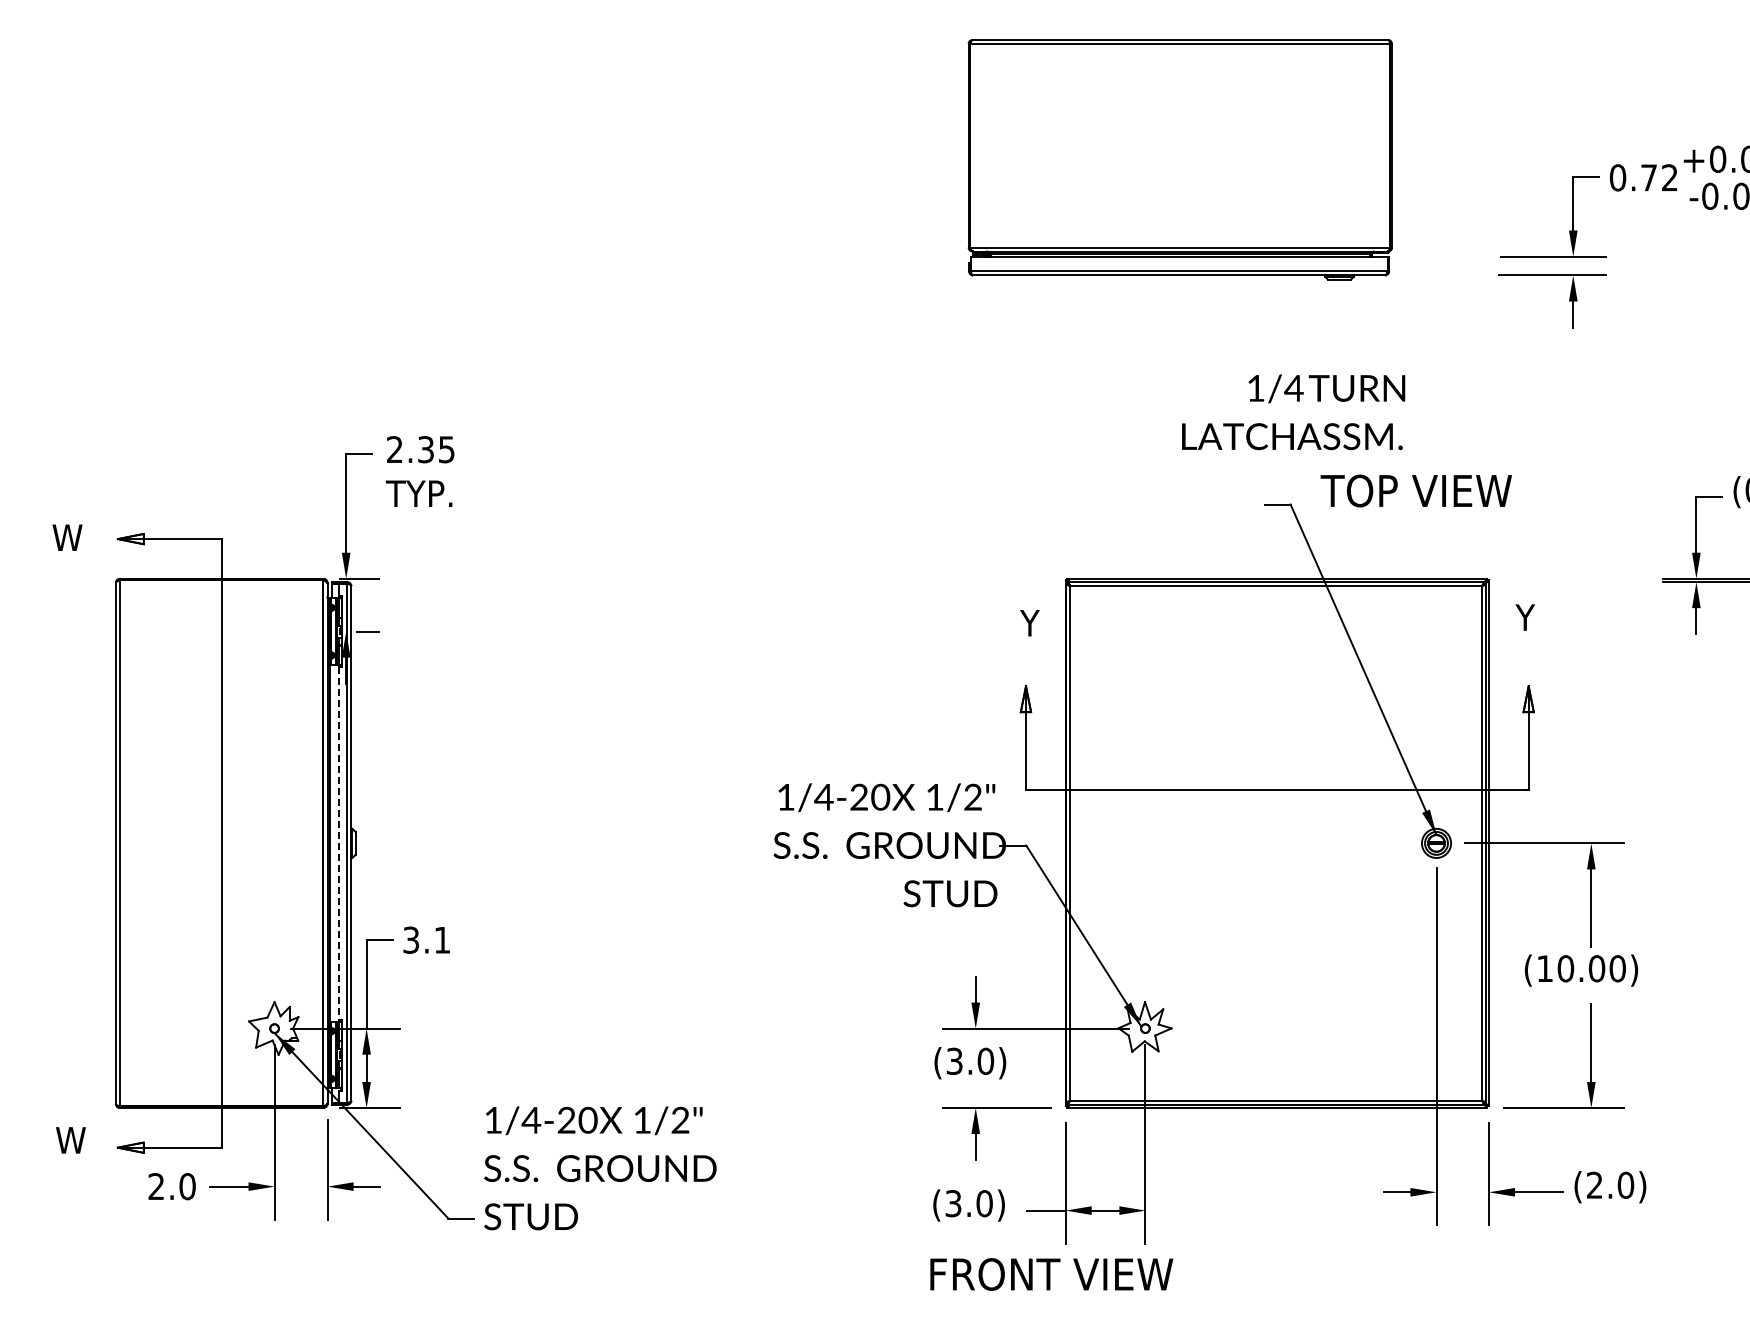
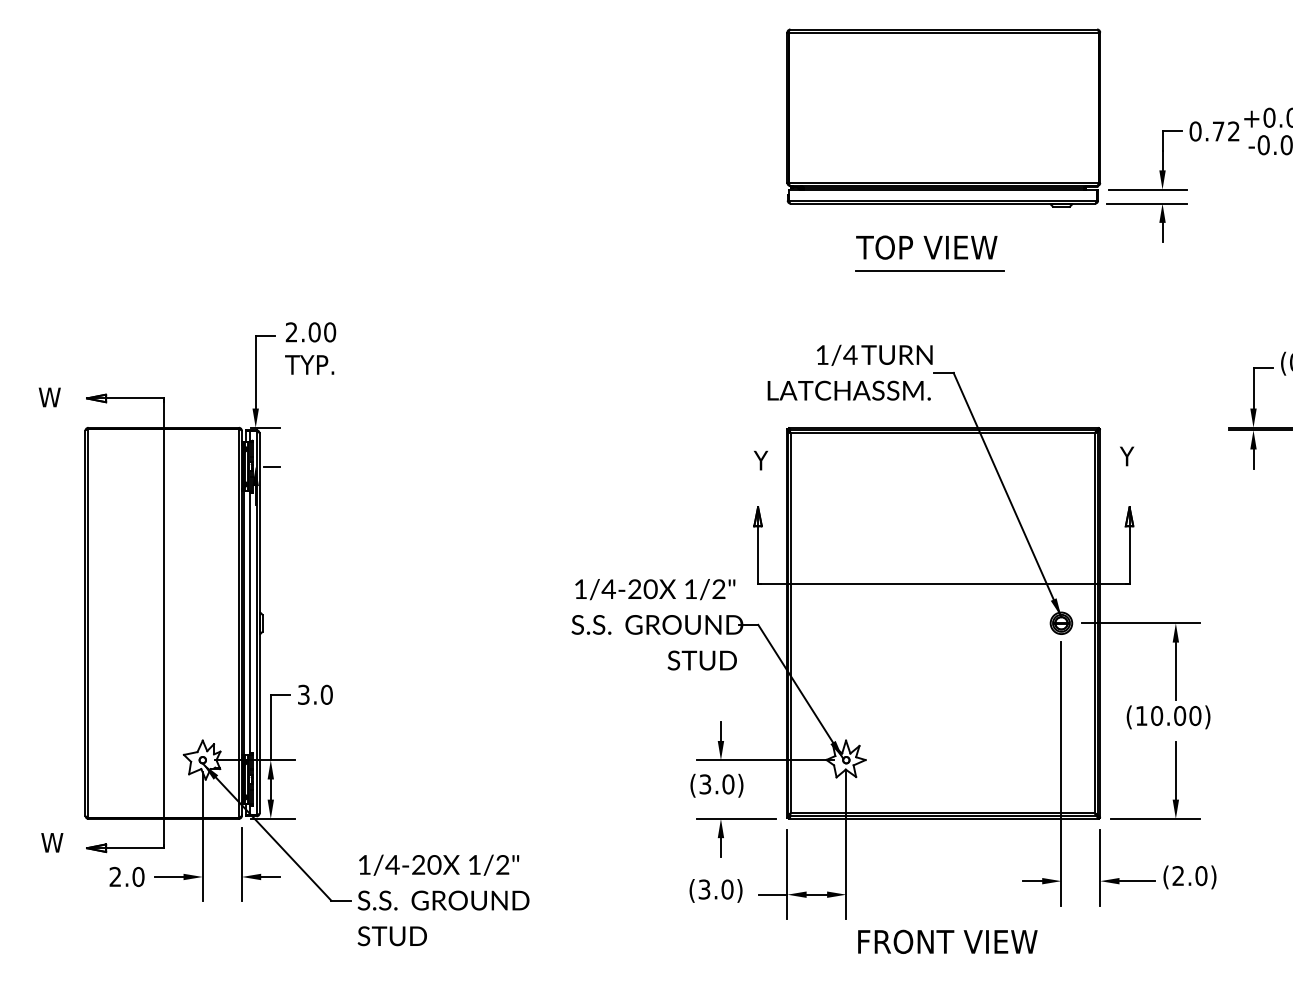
part: (1179, 159) -> (943, 117), moved
line: (1258, 366) -> (929, 270), added
text: (1293, 412) -> (850, 372), moved
text: (435, 449) -> (321, 332), 2.35 -> 2.00
text: (1415, 490) -> (926, 247), moved
line: (339, 843) -> (250, 623), dashed -> solid
text: (442, 939) -> (326, 694), 3.1 -> 3.0
text: (600, 1168) -> (443, 900), moved
text: (1051, 1274) -> (947, 941), moved

